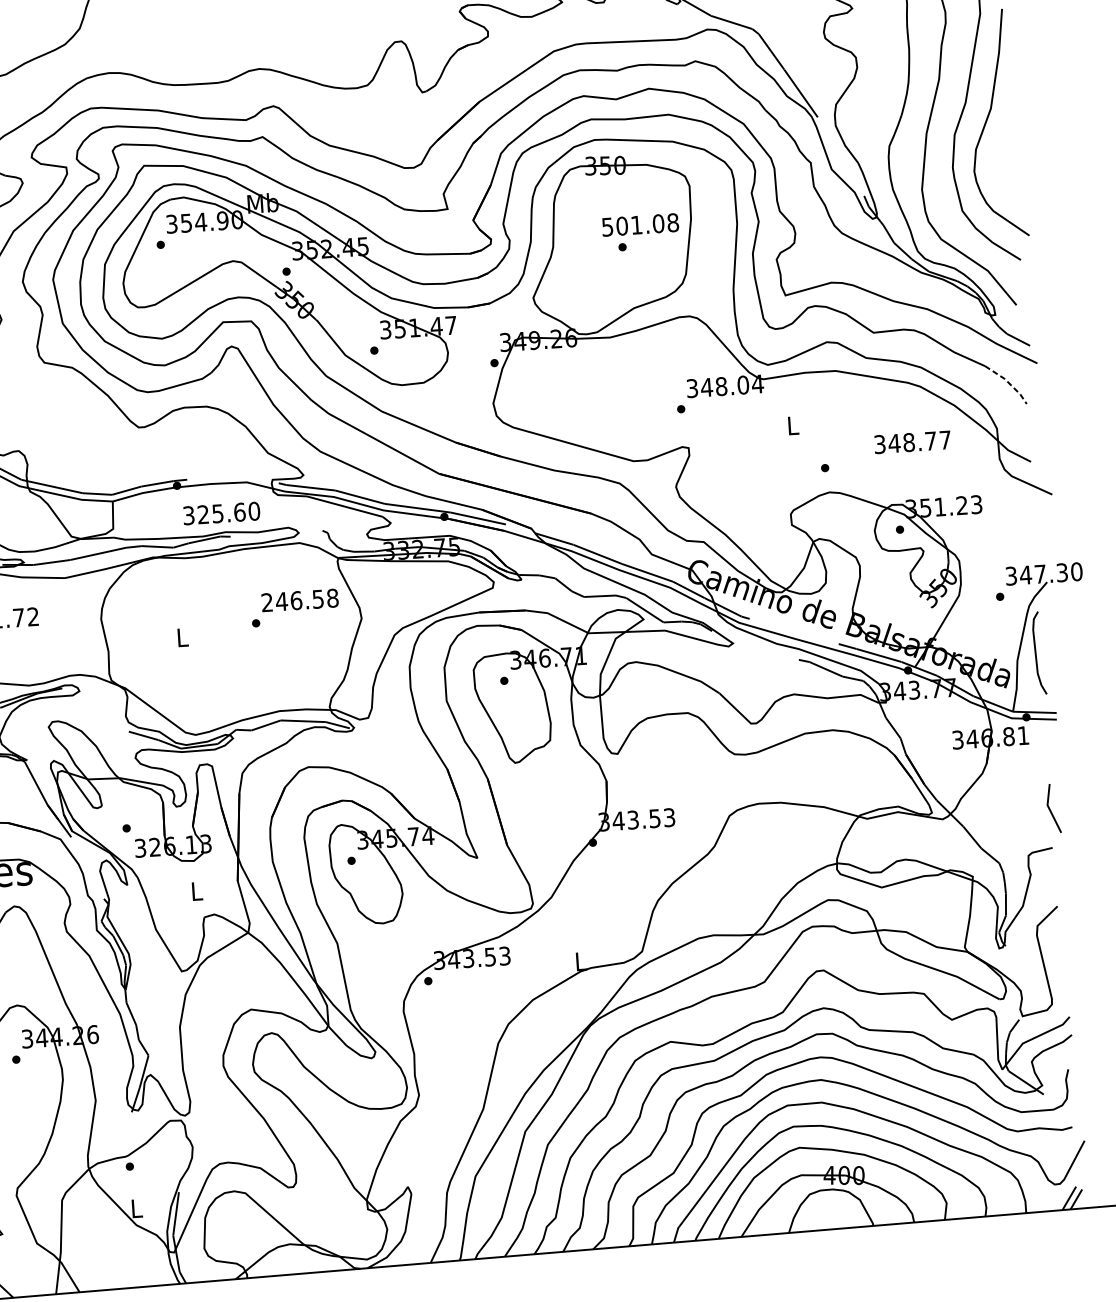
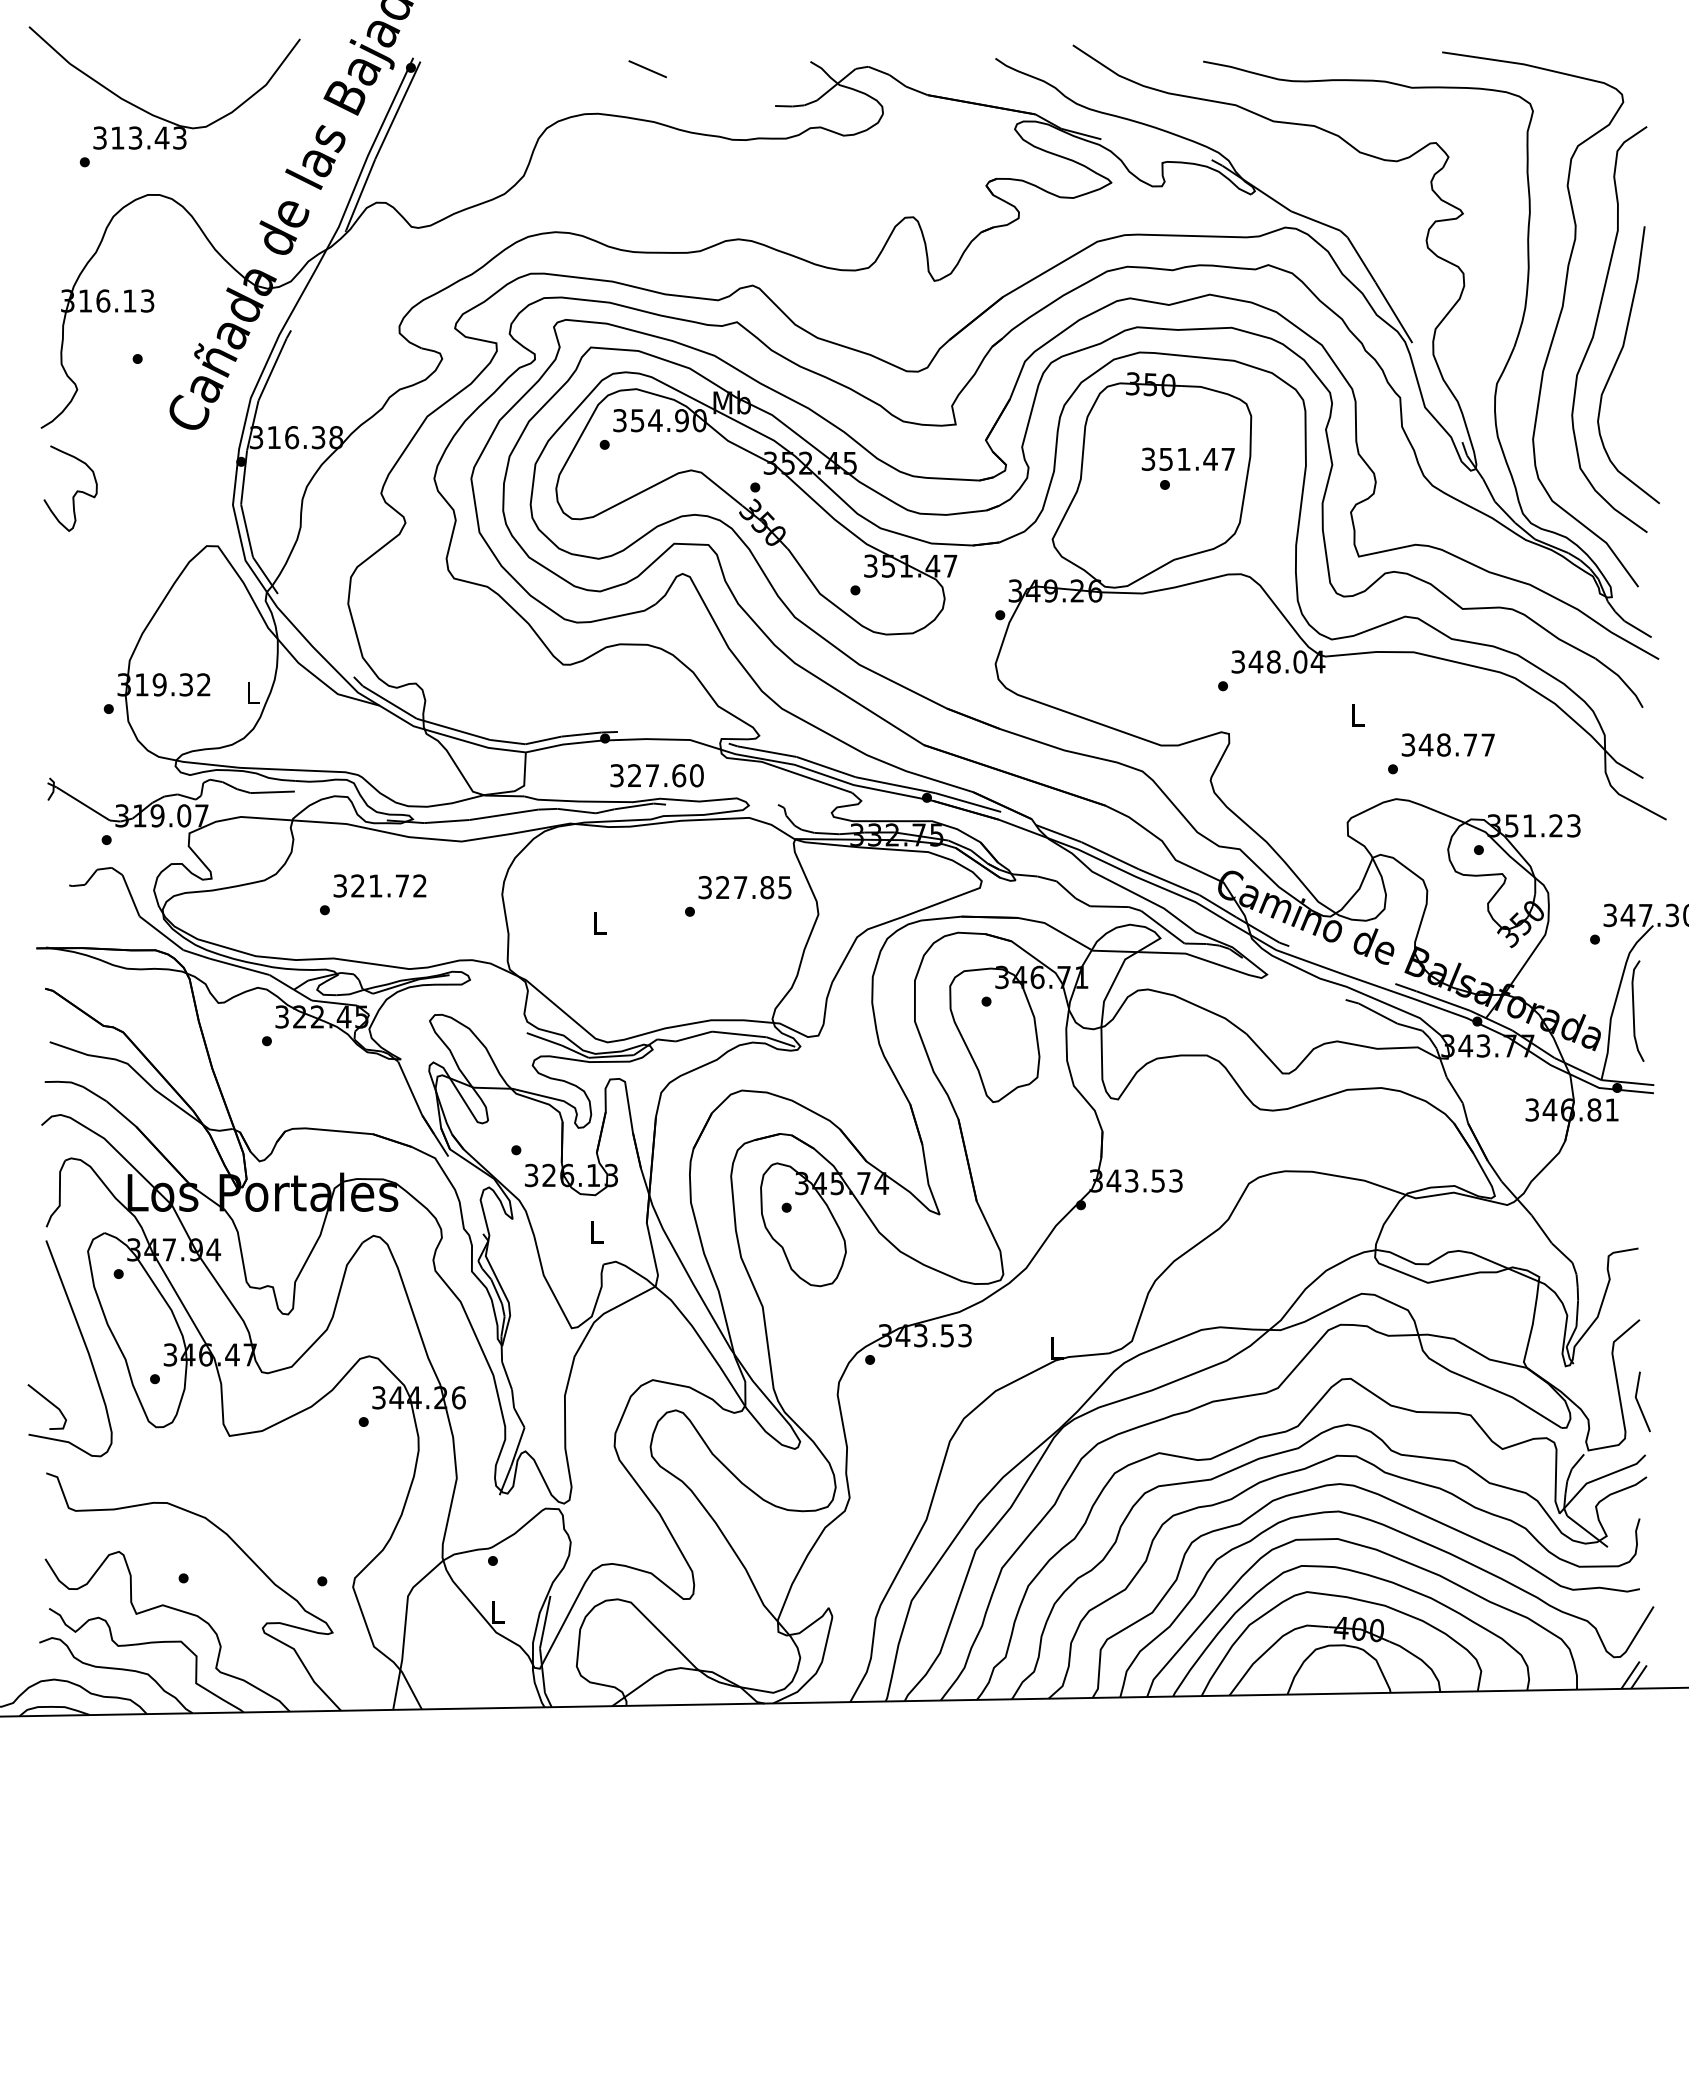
text: (640, 224) -> (1188, 458), 501.08 -> 351.47
line: (1008, 382) -> (1622, 680), dashed -> solid
text: (911, 441) -> (1447, 744), moved
text: (217, 513) -> (651, 775), 325.60 -> 327.60
text: (299, 600) -> (744, 887), 246.58 -> 327.85
line: (1050, 810) -> (1639, 1403), moved

